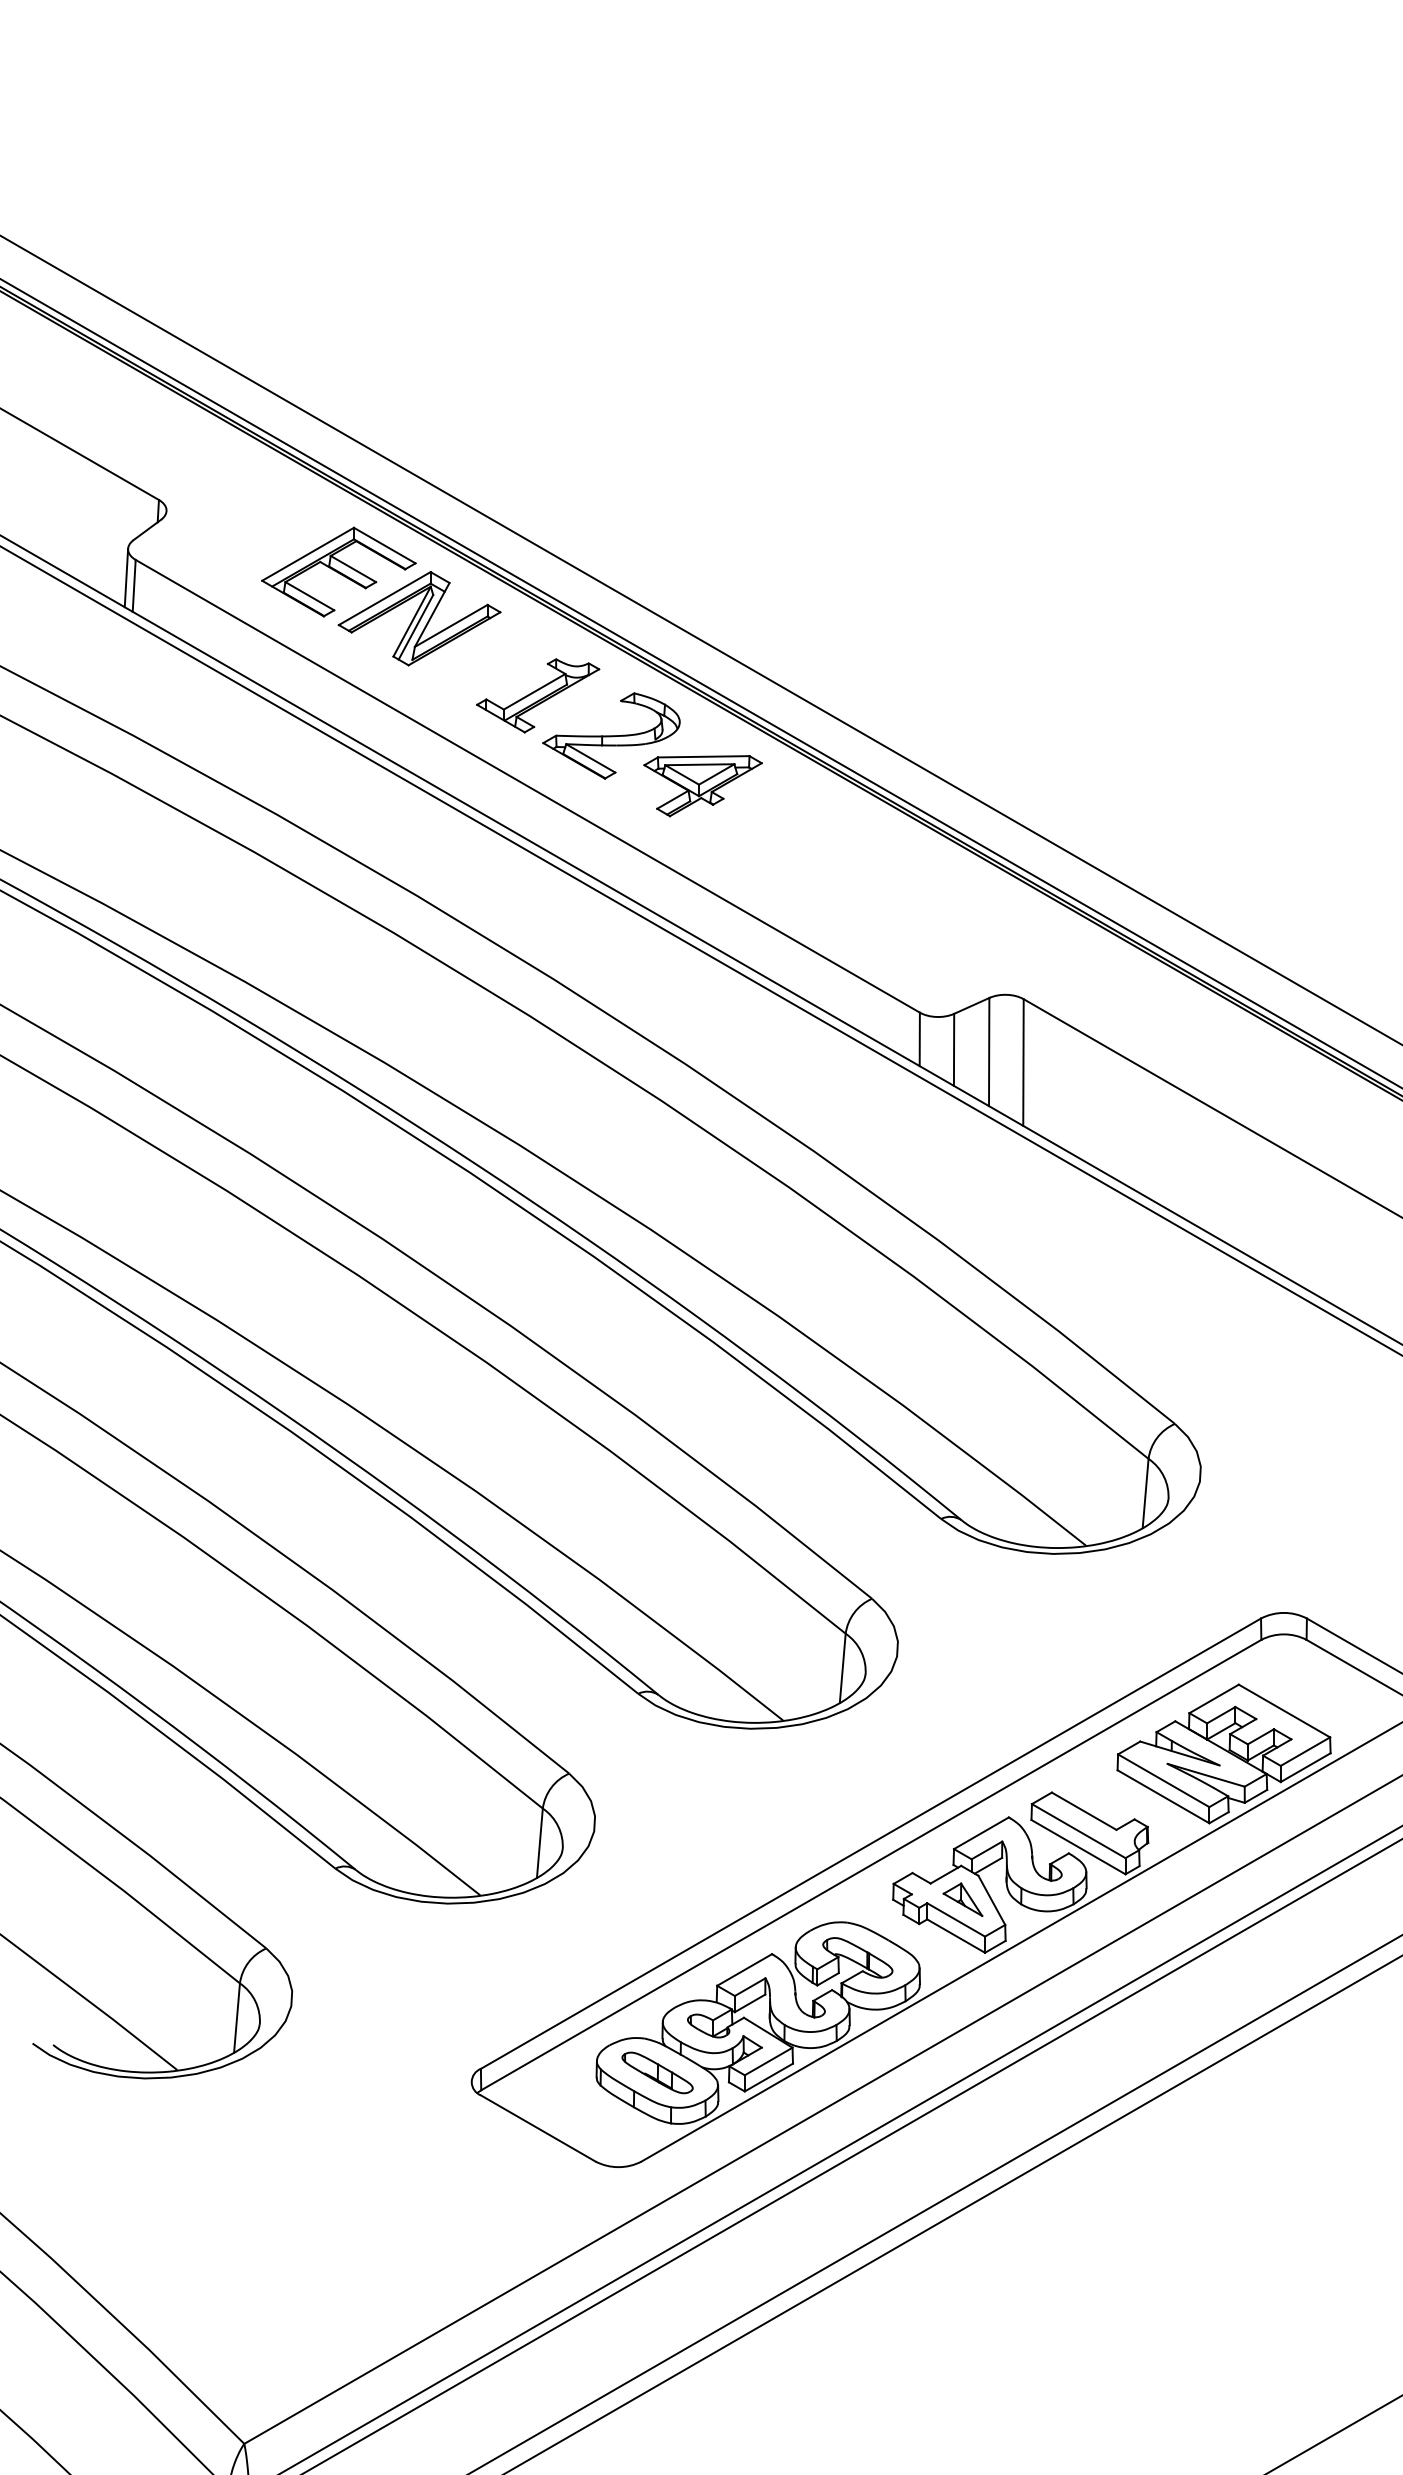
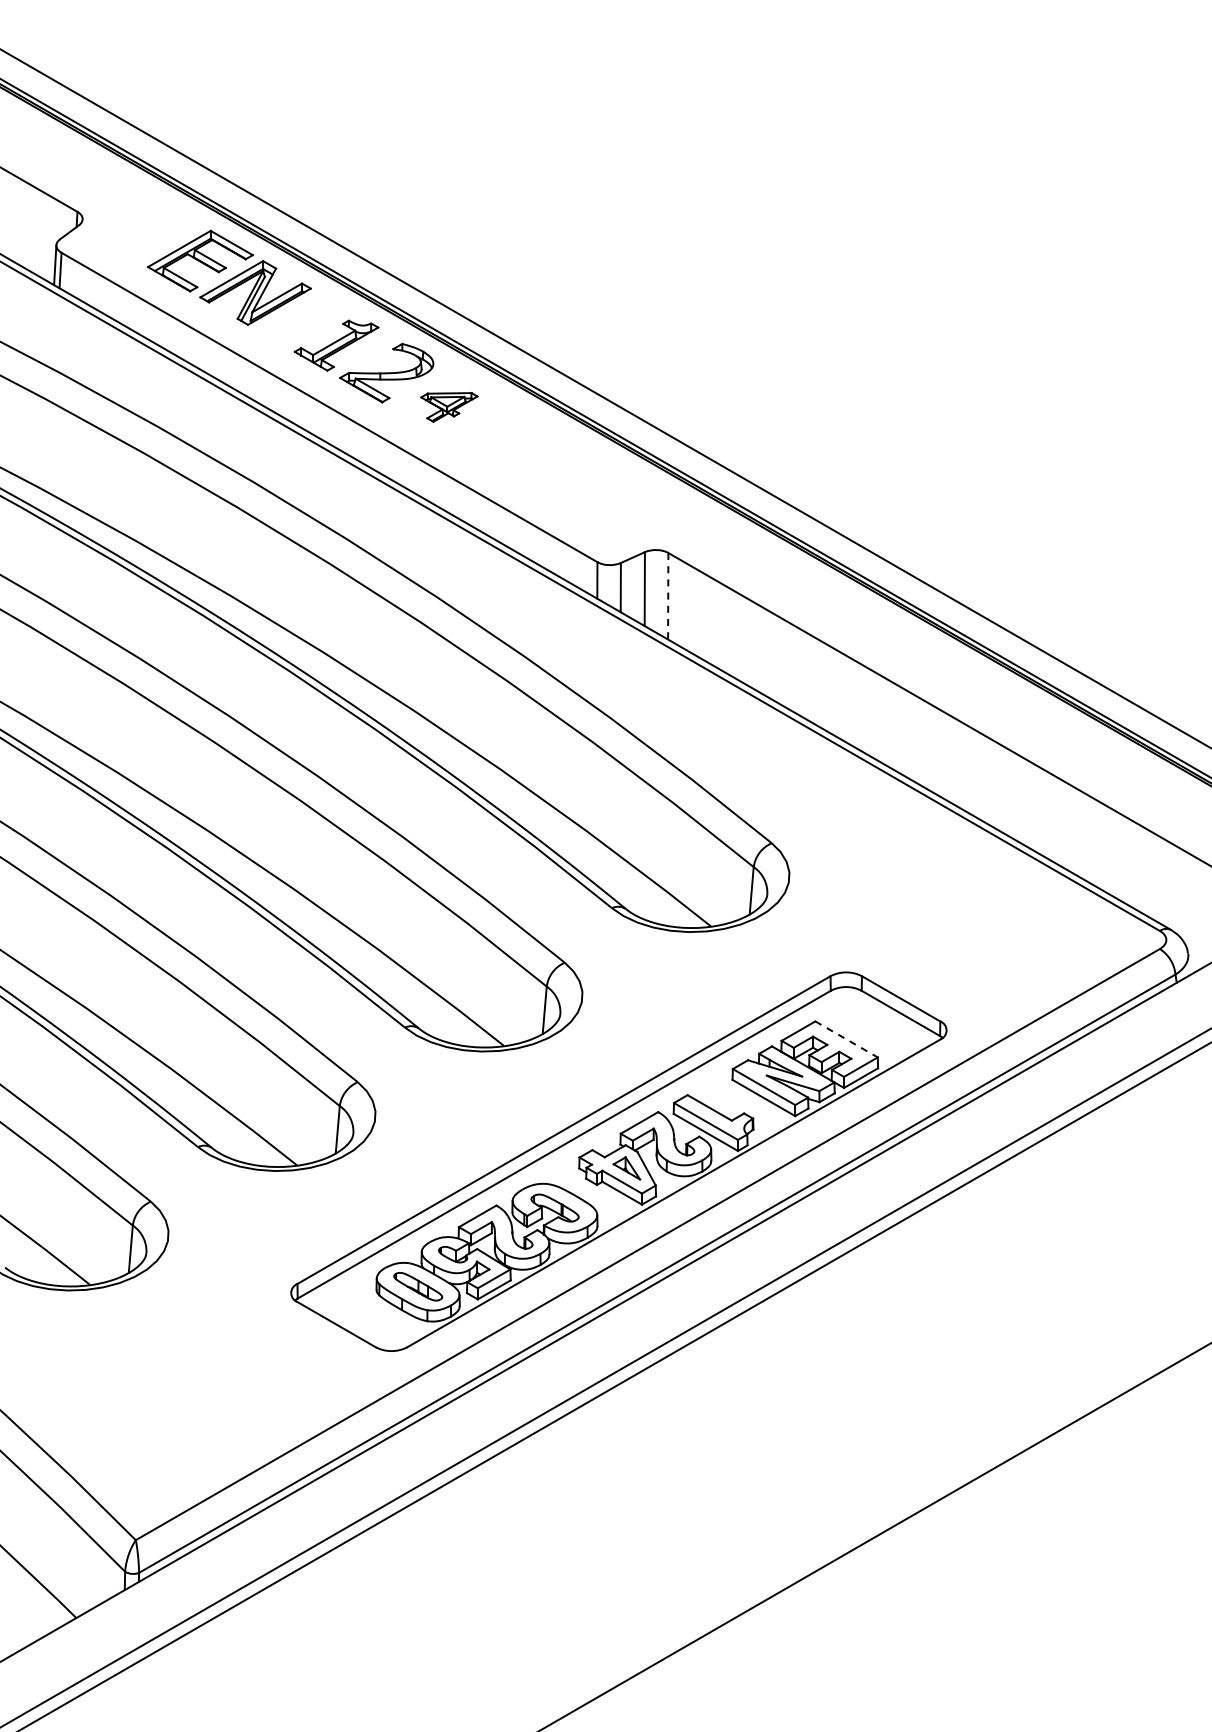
part: (703, 786) -> (449, 407), size x0.7
line: (1023, 1062) -> (668, 596), solid -> dashed
line: (1285, 1711) -> (847, 1039), solid -> dashed

